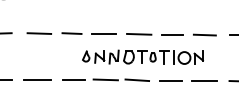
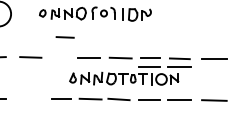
line: (71, 33) -> (64, 37), moved
line: (191, 43) -> (167, 66), added
line: (36, 79) -> (28, 98), removed

